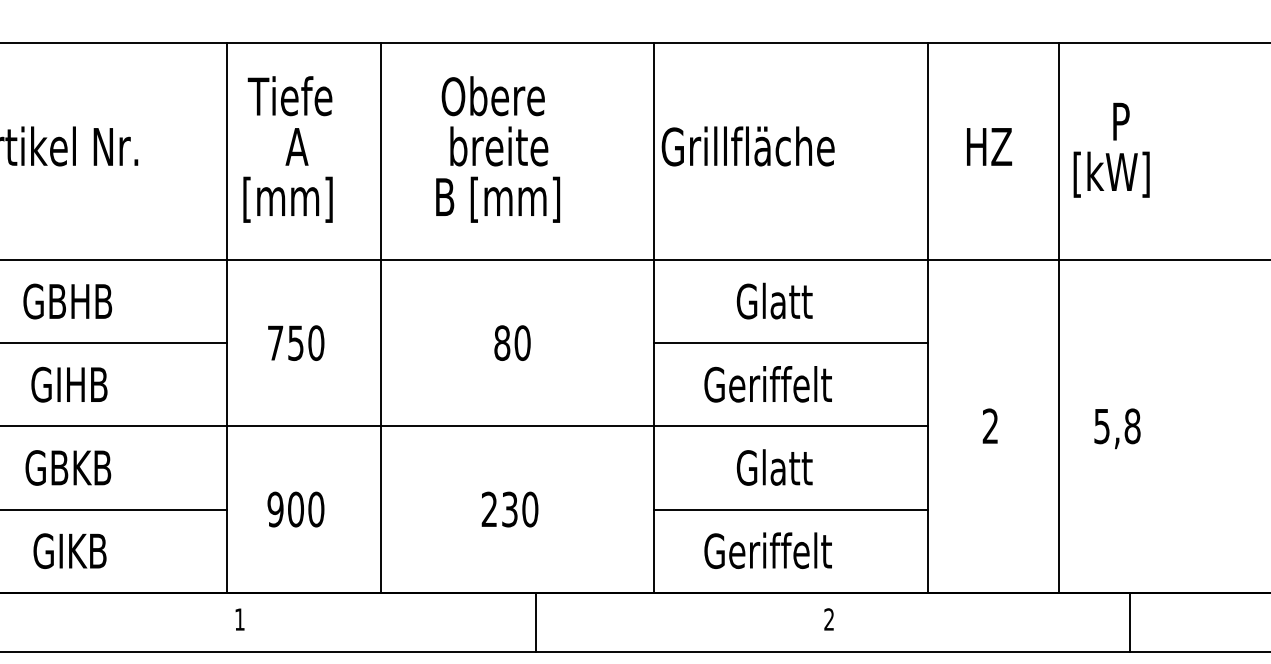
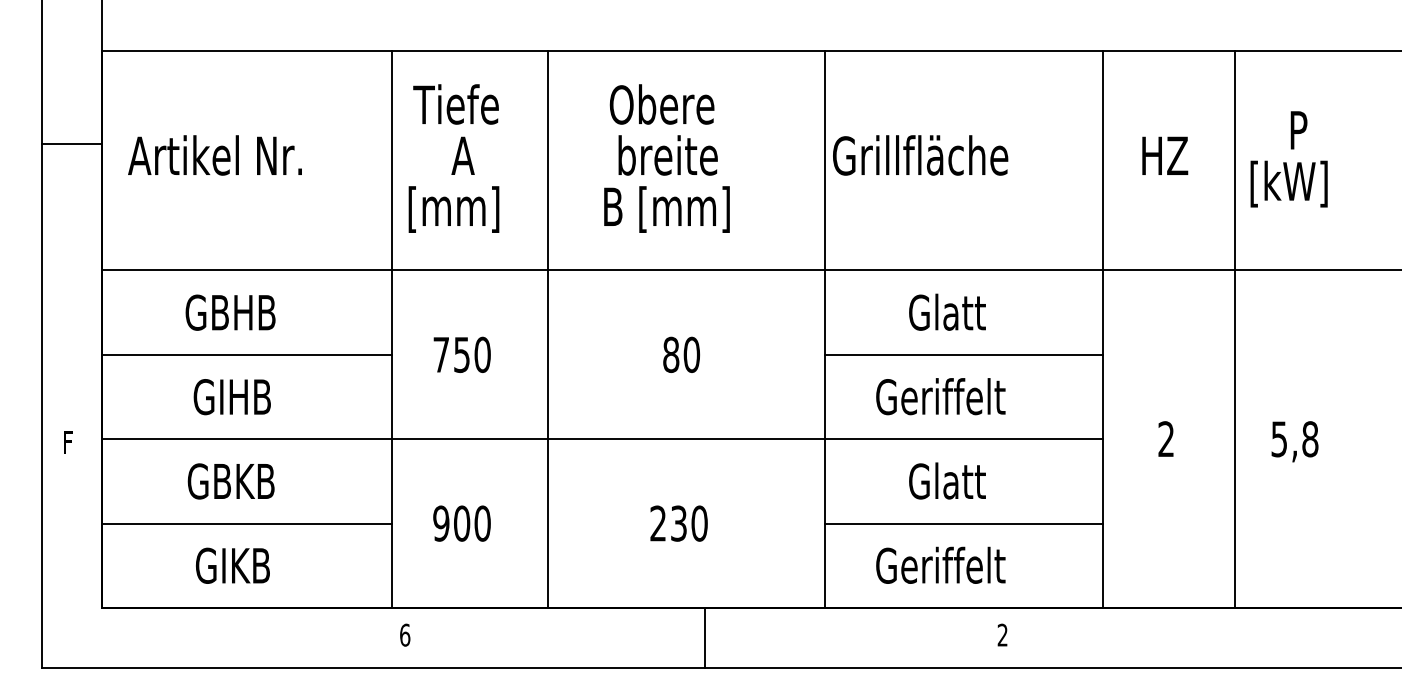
text: (240, 618) -> (405, 634), 1 -> 6
line: (1129, 622) -> (1307, 638), removed

